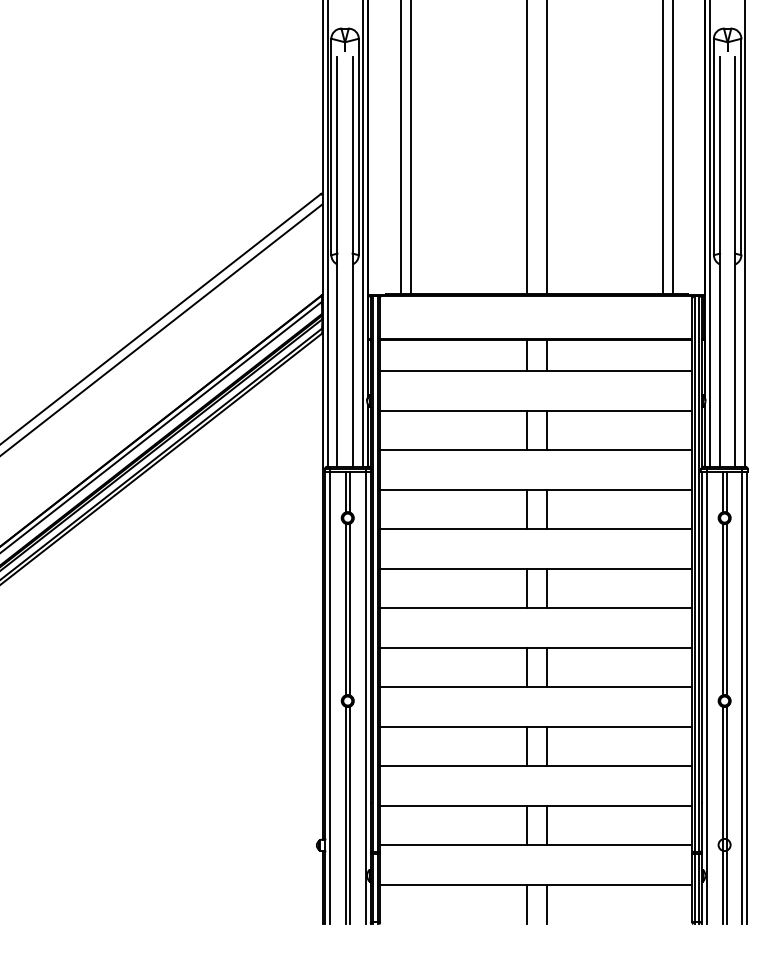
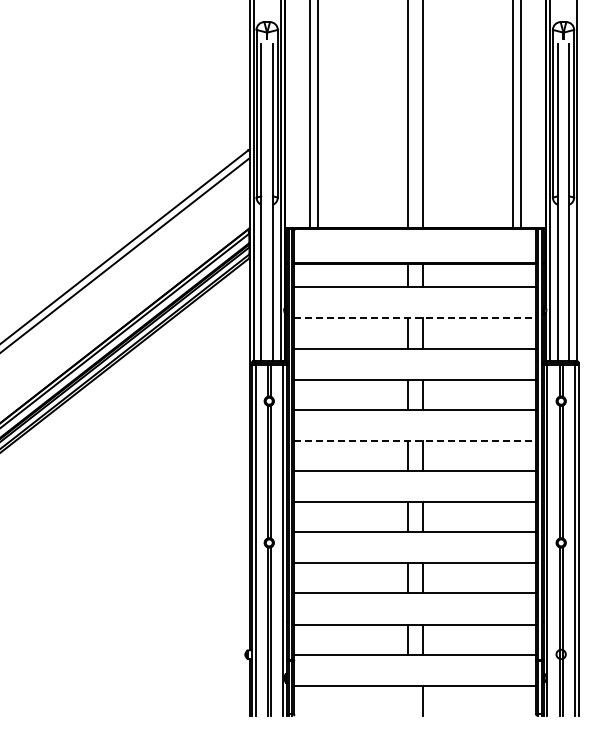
line: (536, 411) -> (415, 318), solid -> dashed
line: (536, 568) -> (415, 440), solid -> dashed
line: (526, 904) -> (407, 700), removed

